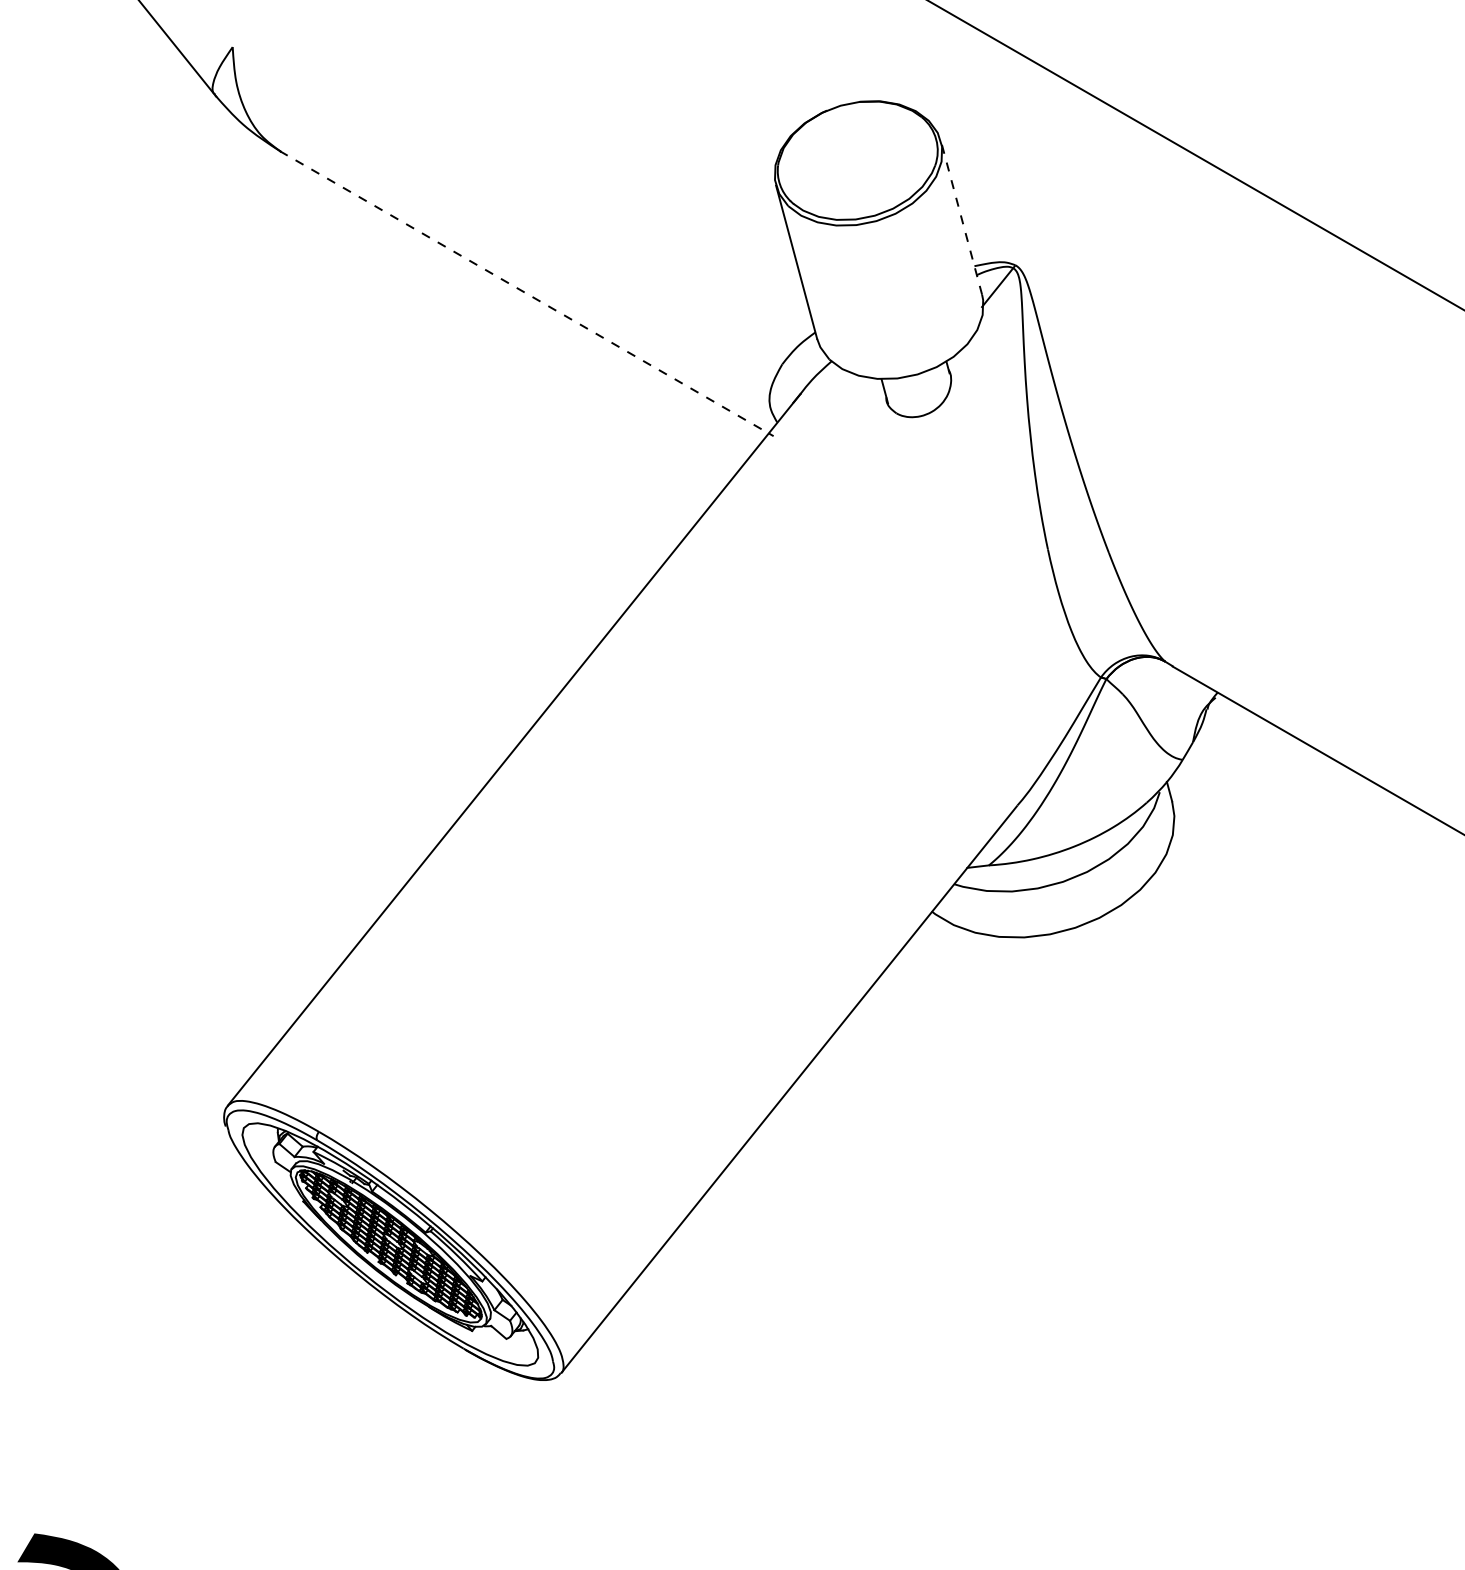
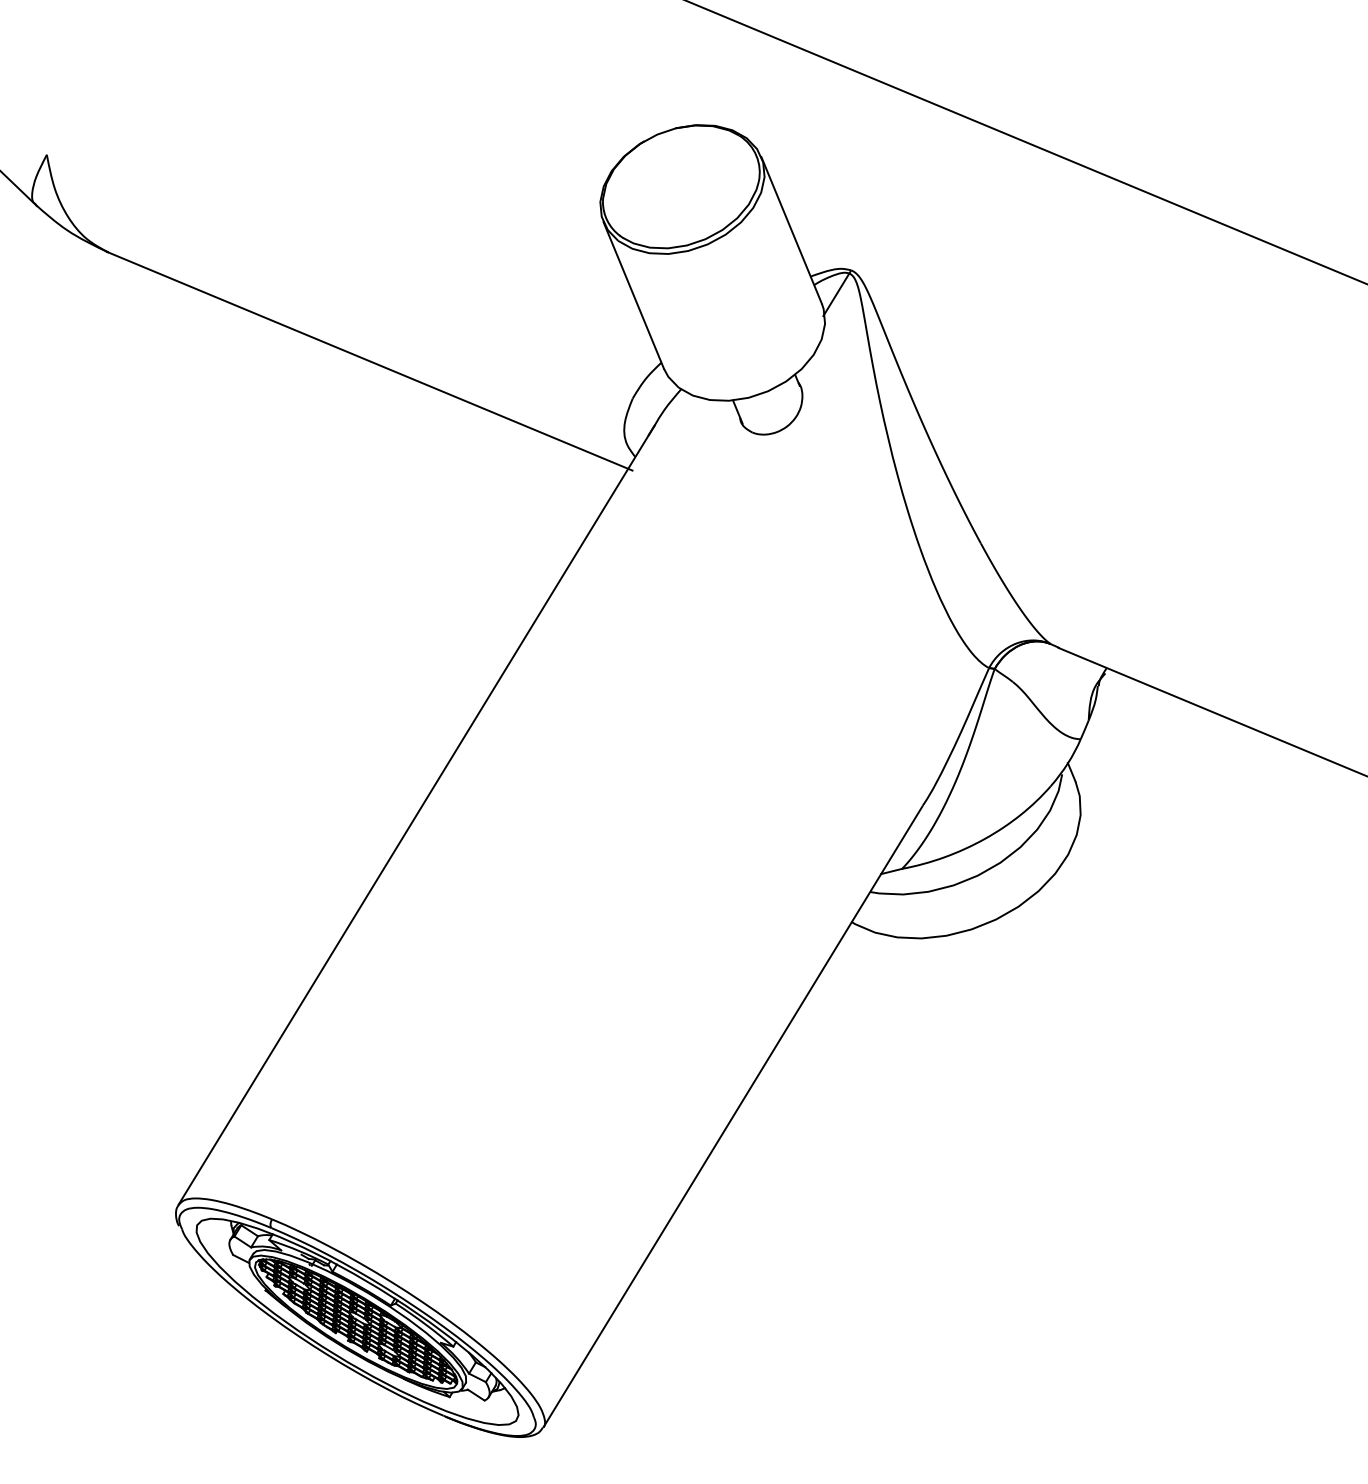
line: (961, 217) -> (791, 229), dashed -> solid
line: (524, 292) -> (367, 360), dashed -> solid

